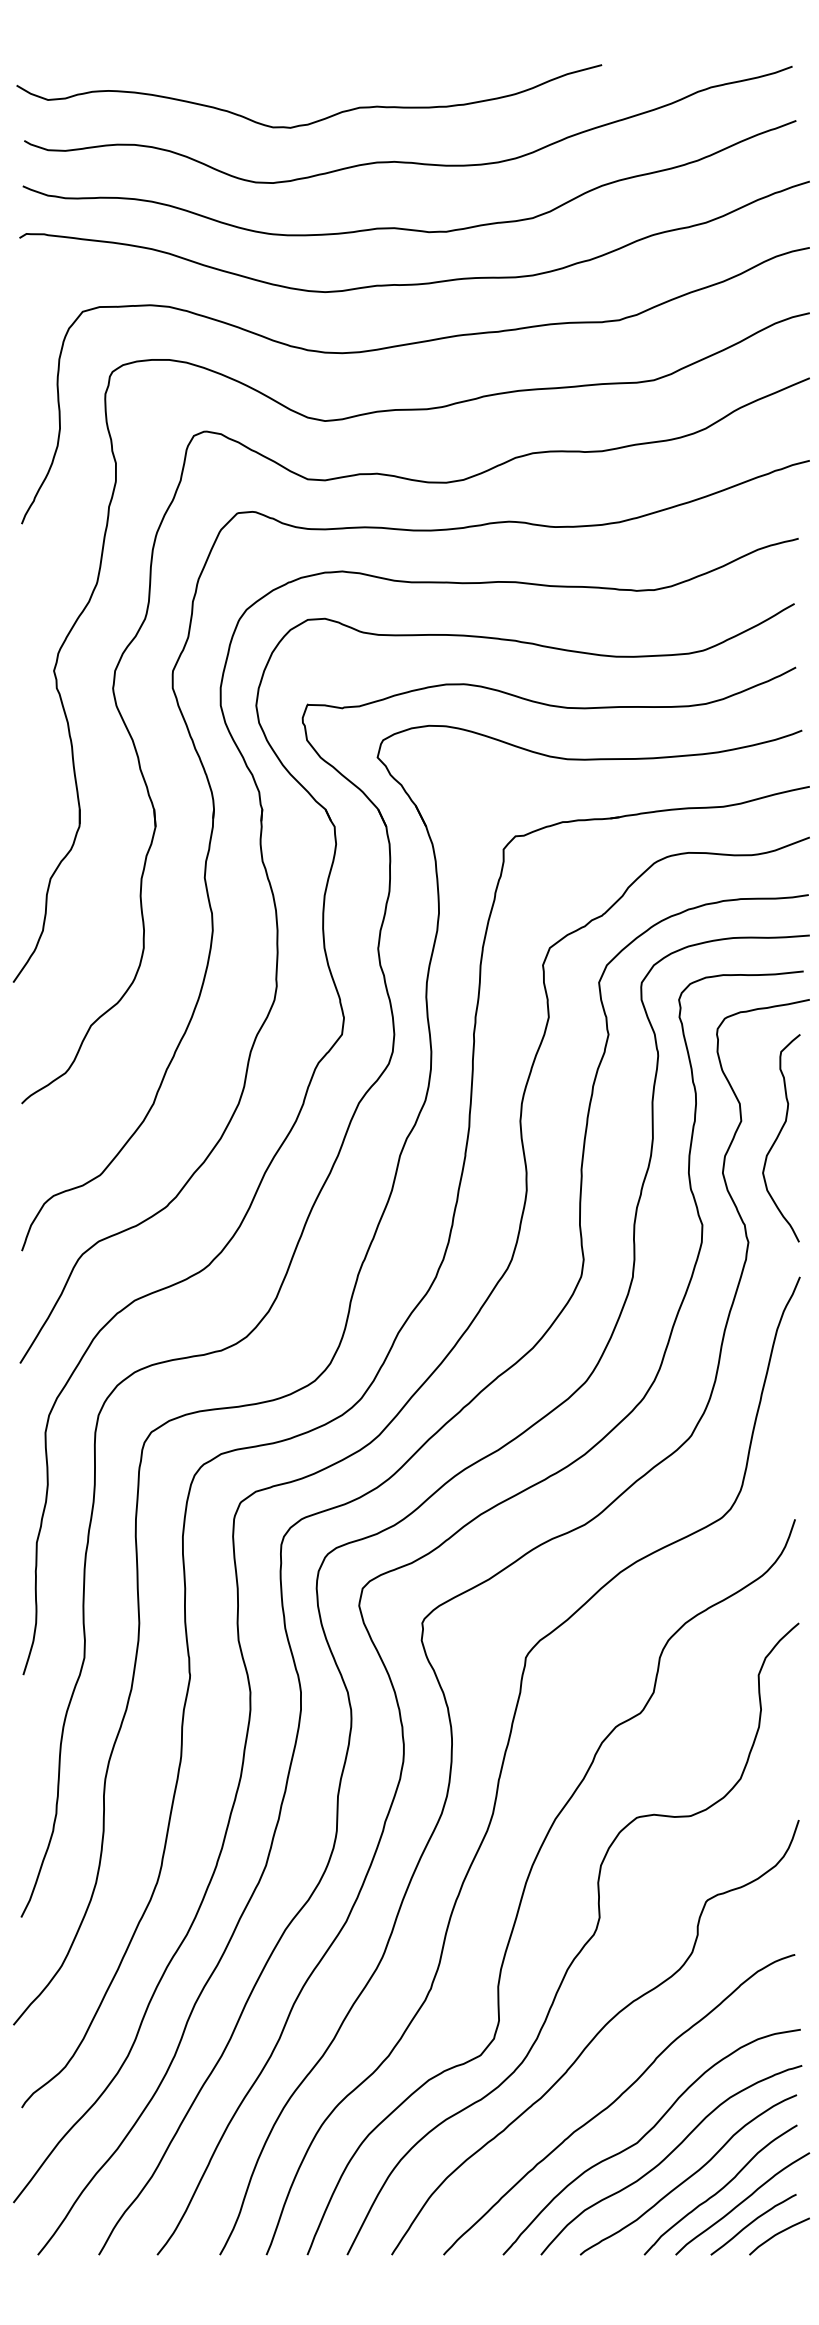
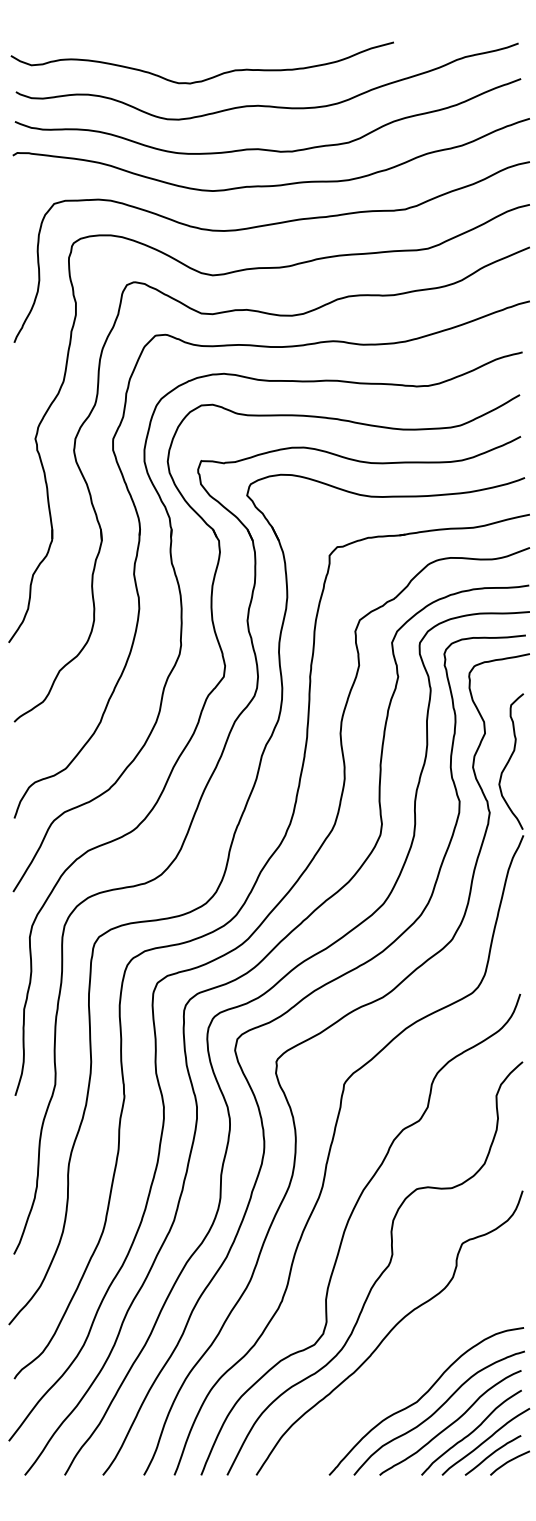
curve: (778, 1138) -> (509, 761), moved
curve: (616, 2100) -> (403, 1374), removed

